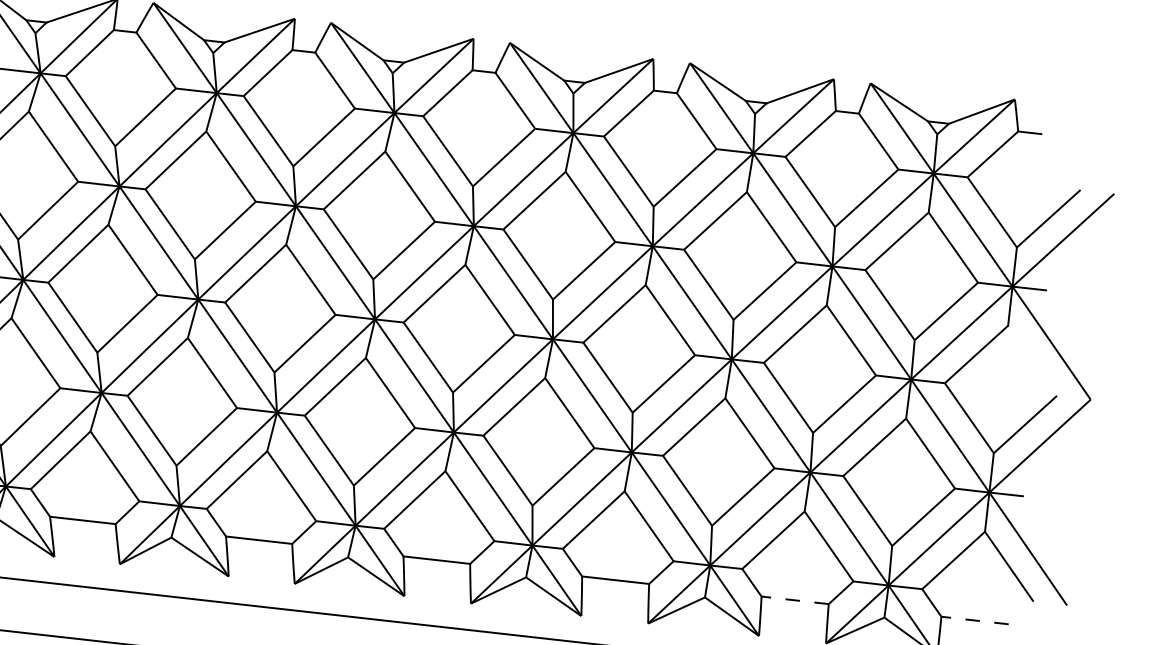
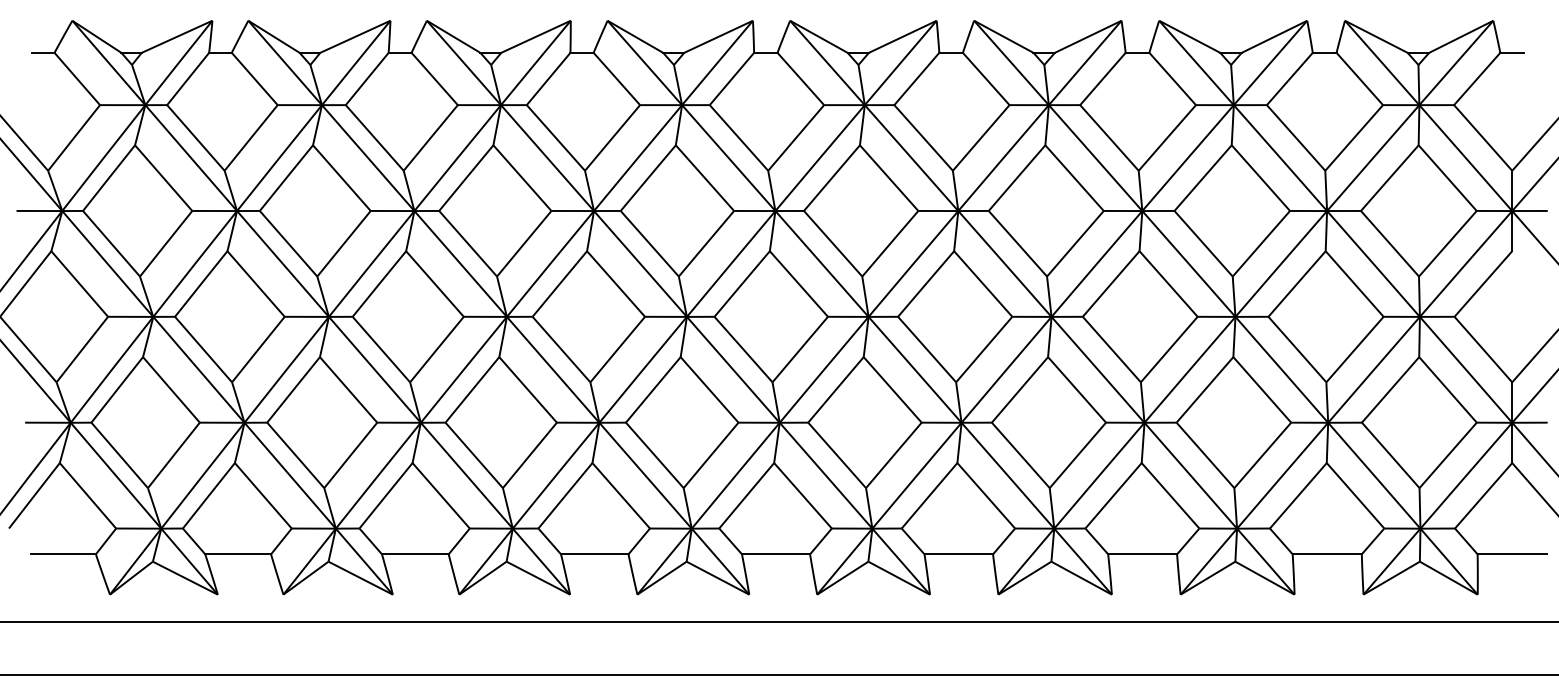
line: (795, 600) -> (1327, 554), dashed -> solid
line: (975, 620) -> (1512, 554), dashed -> solid

